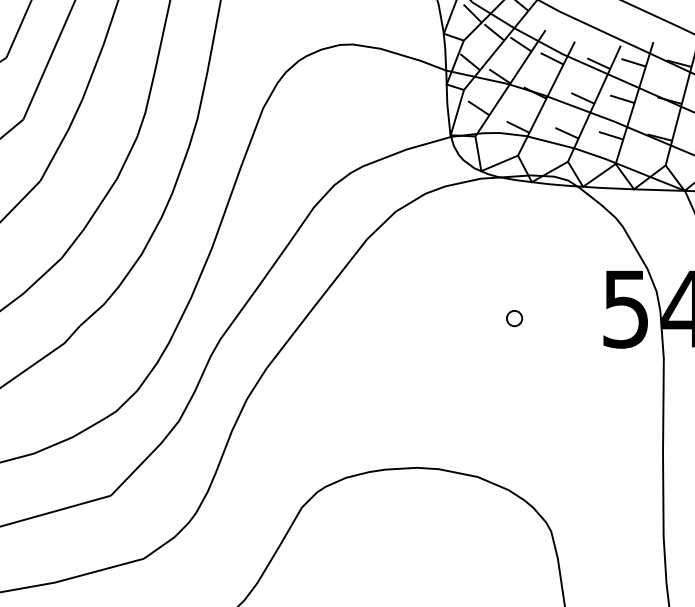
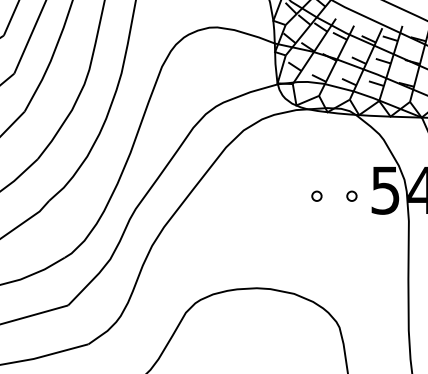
part: (570, 317) -> (351, 195), added

